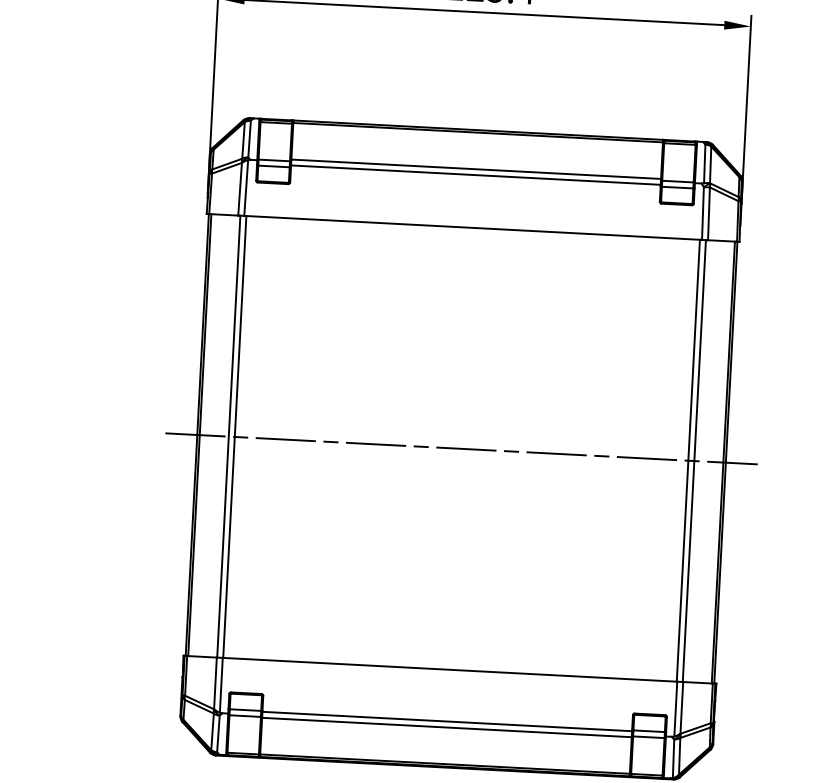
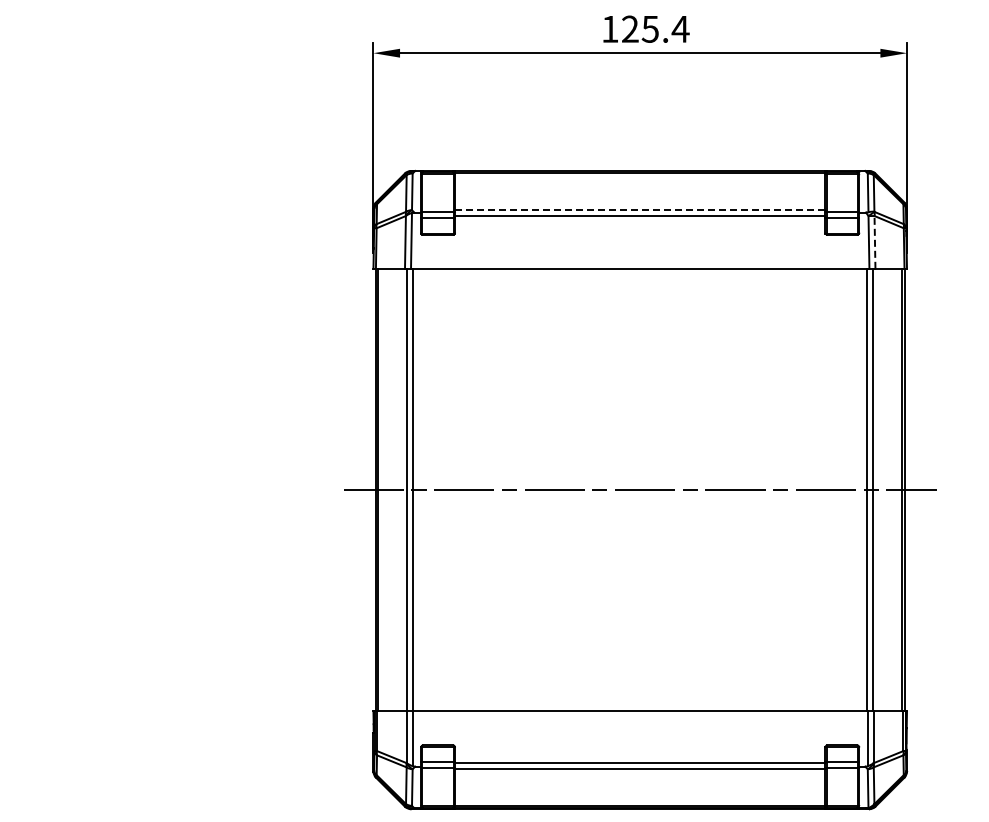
line: (475, 169) -> (639, 210), solid -> dashed
line: (708, 212) -> (874, 241), solid -> dashed

